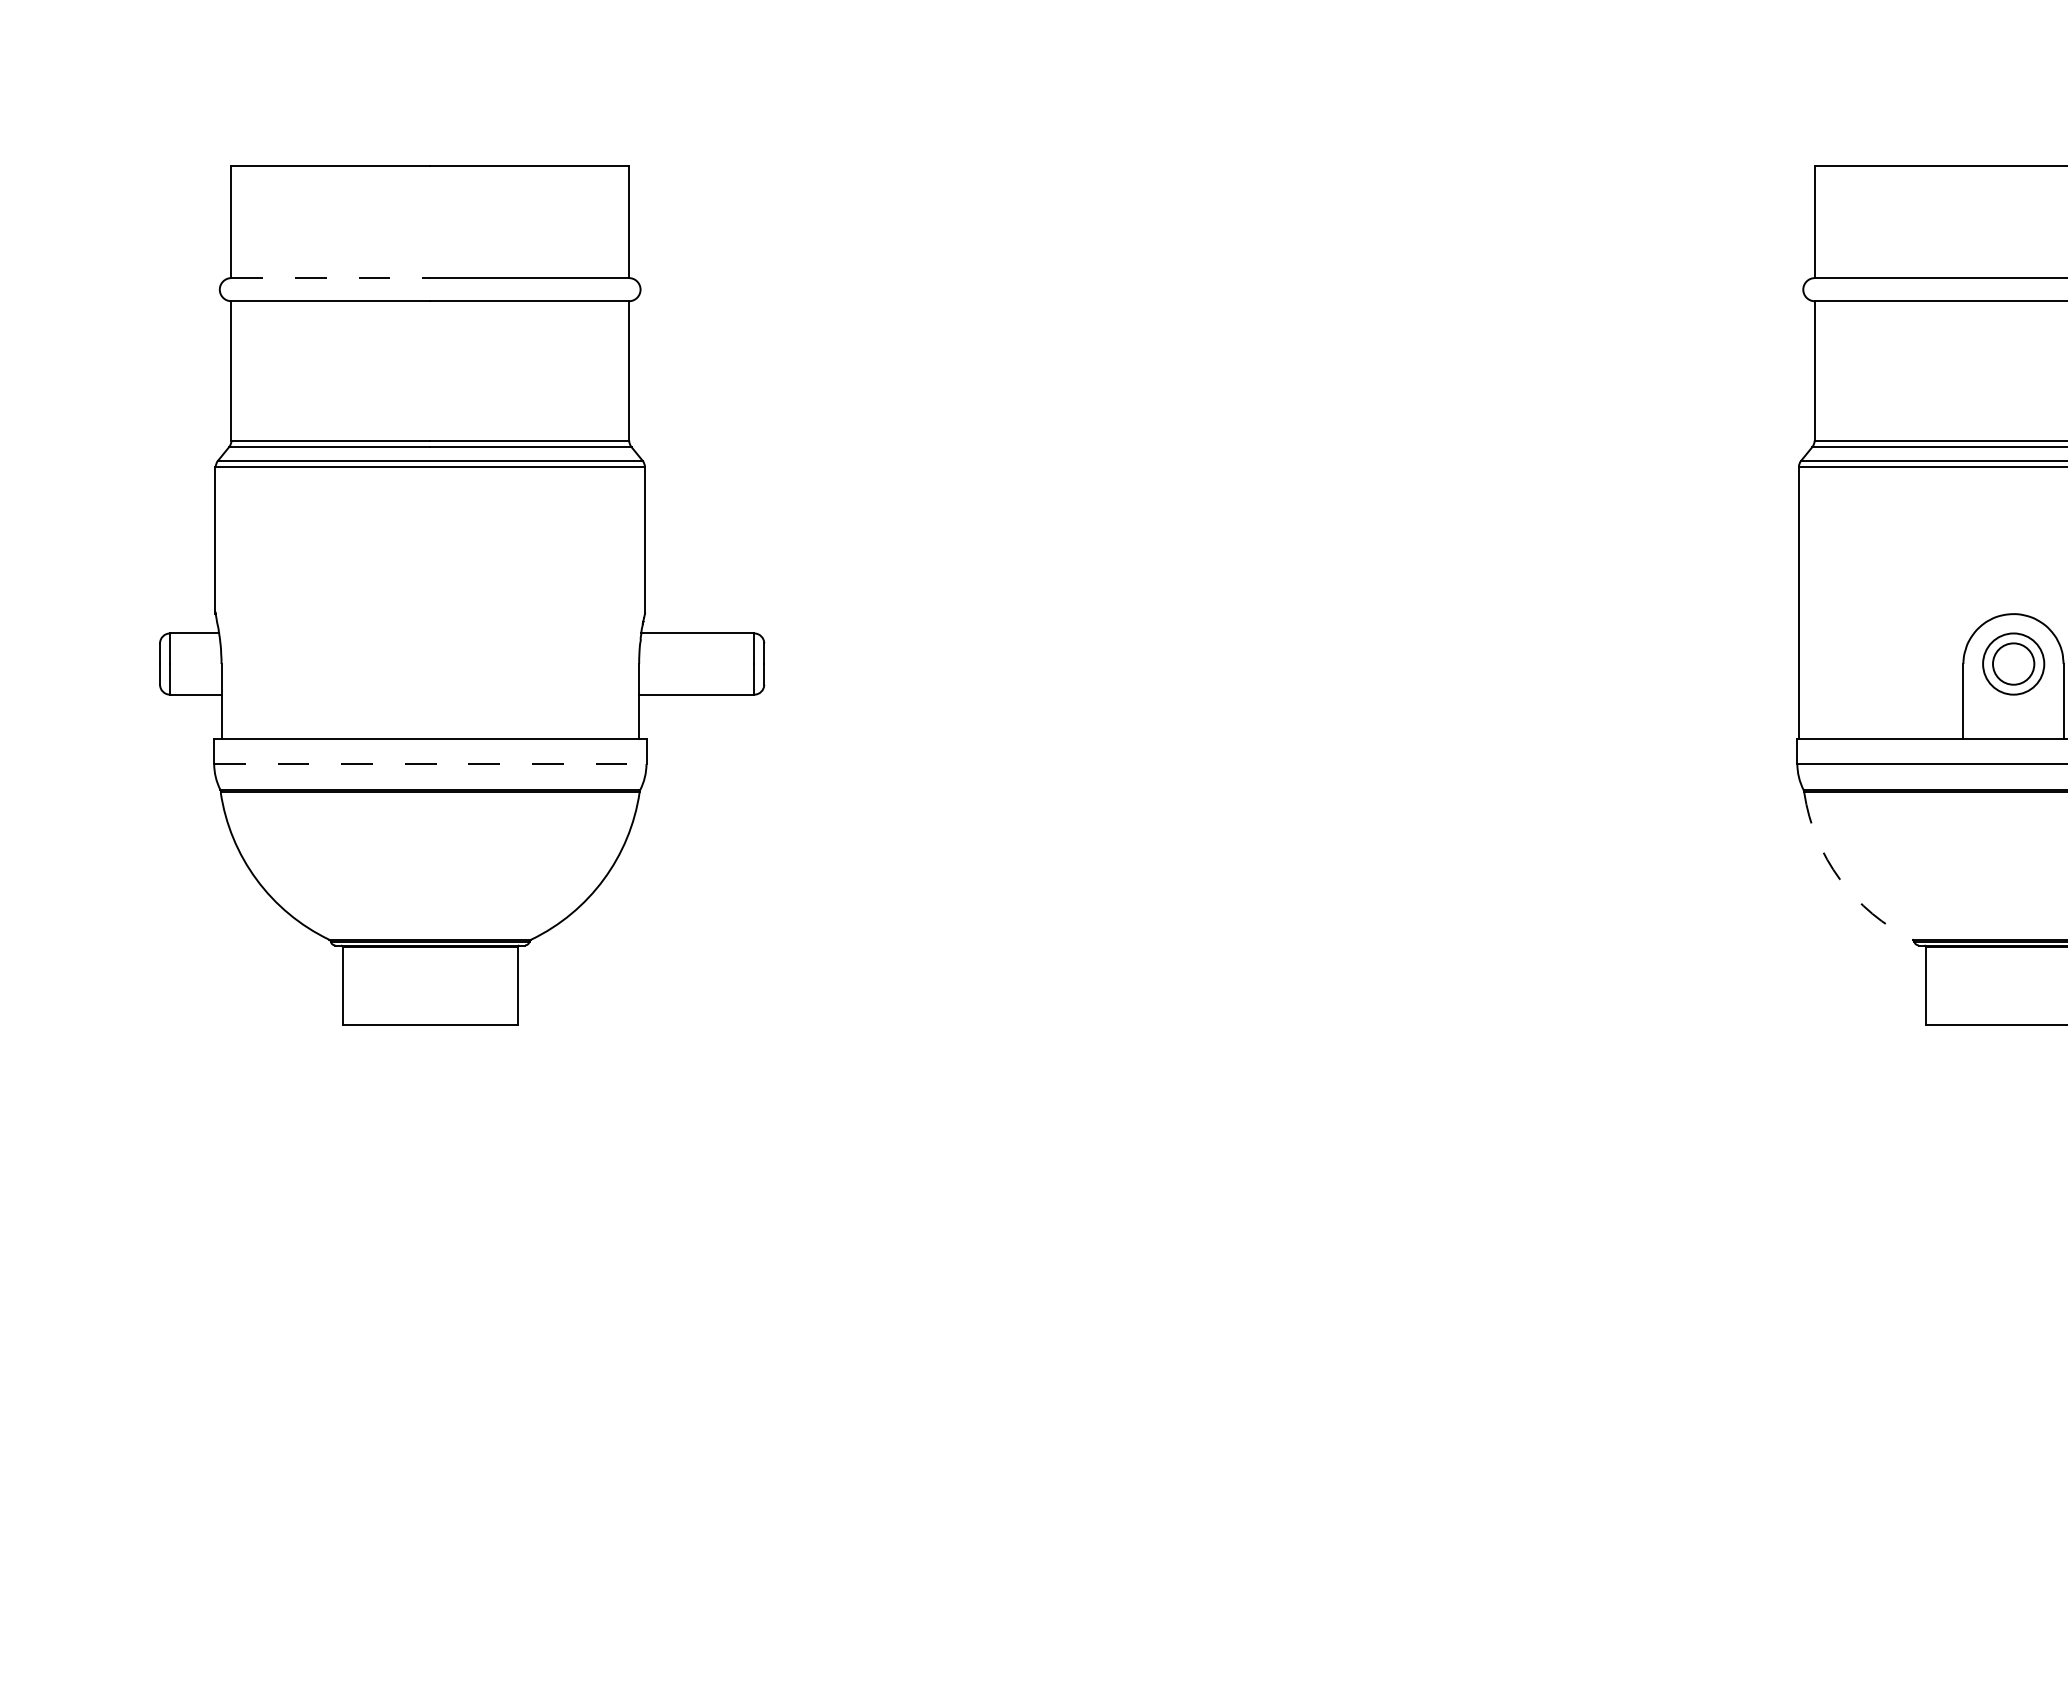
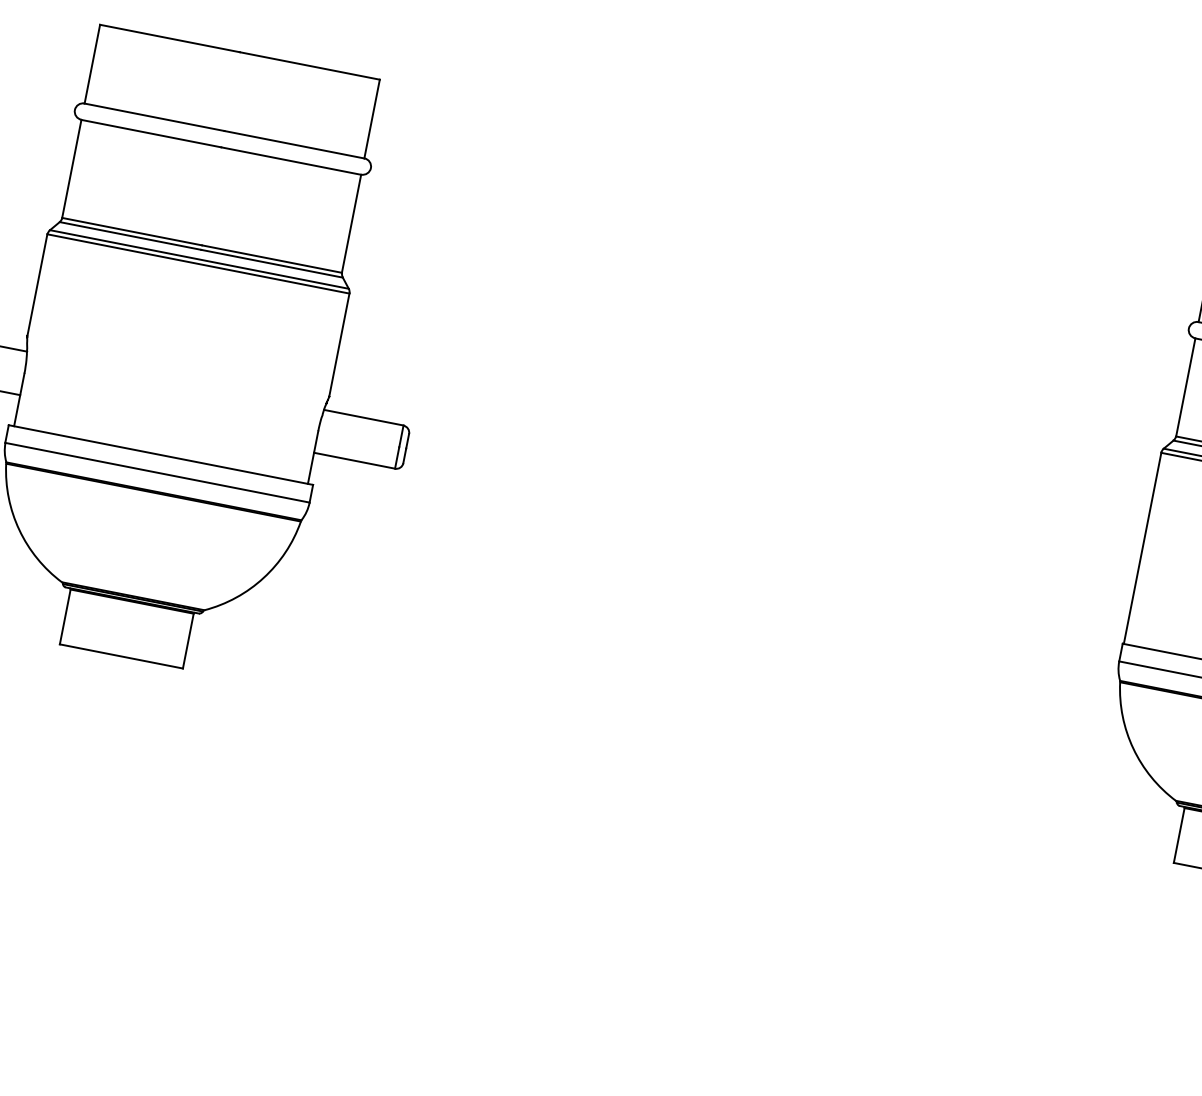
line: (331, 278) -> (155, 117), dashed -> solid
line: (430, 763) -> (157, 472), dashed -> solid
arc: (1840, 879) -> (1133, 748), dashed -> solid

